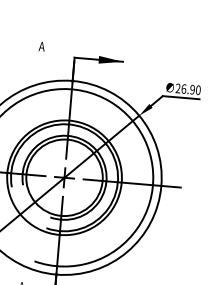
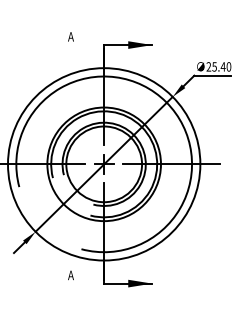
text: (187, 88) -> (218, 66), 26.90 -> 25.40

